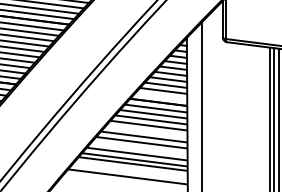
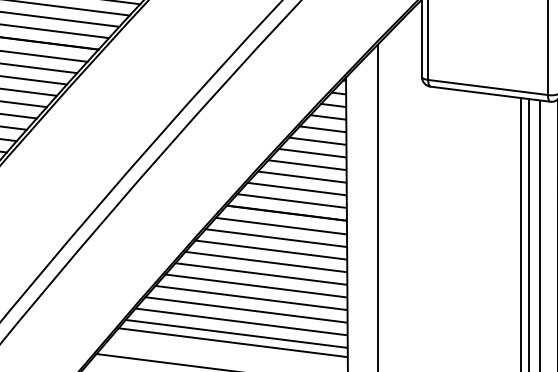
line: (160, 96) -> (290, 200), added
line: (145, 131) -> (259, 274), added
line: (138, 148) -> (244, 310), added

